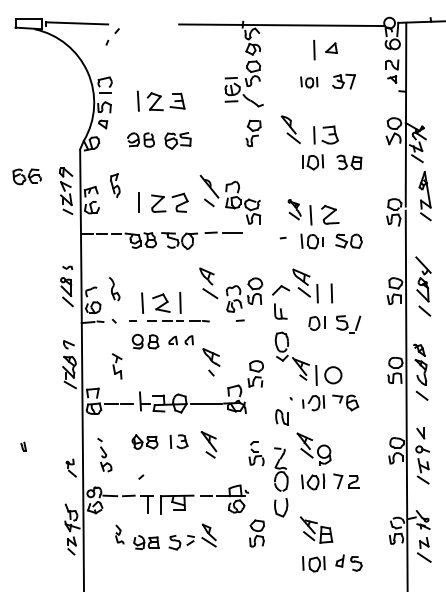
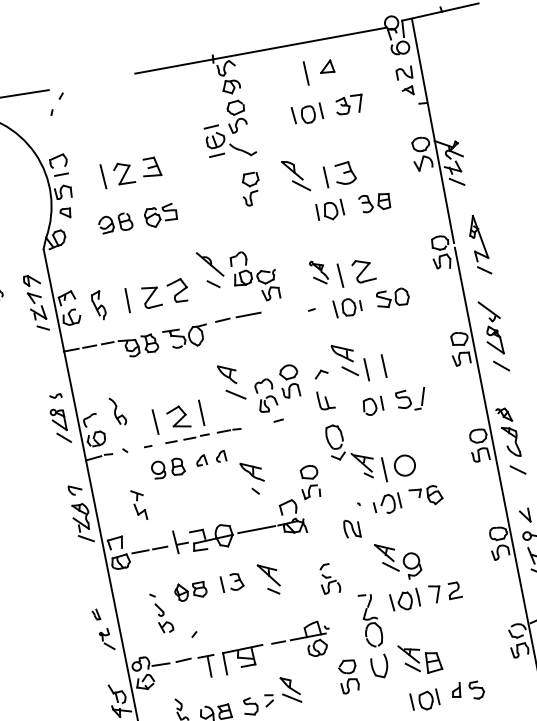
part: (308, 82) -> (306, 114), size x1.43
part: (115, 185) -> (99, 305), moved
part: (424, 196) -> (478, 245), moved
part: (280, 289) -> (320, 373), size x0.62
part: (23, 446) -> (96, 614), moved
part: (104, 455) -> (161, 613), moved
part: (281, 482) -> (374, 636), moved

